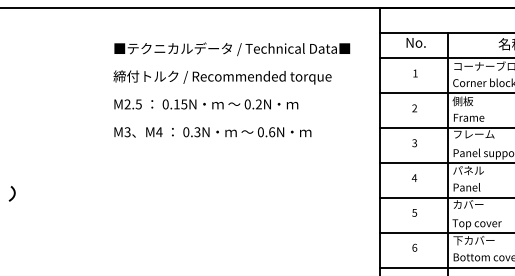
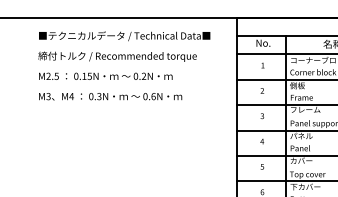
text: (231, 89) -> (124, 65), moved

